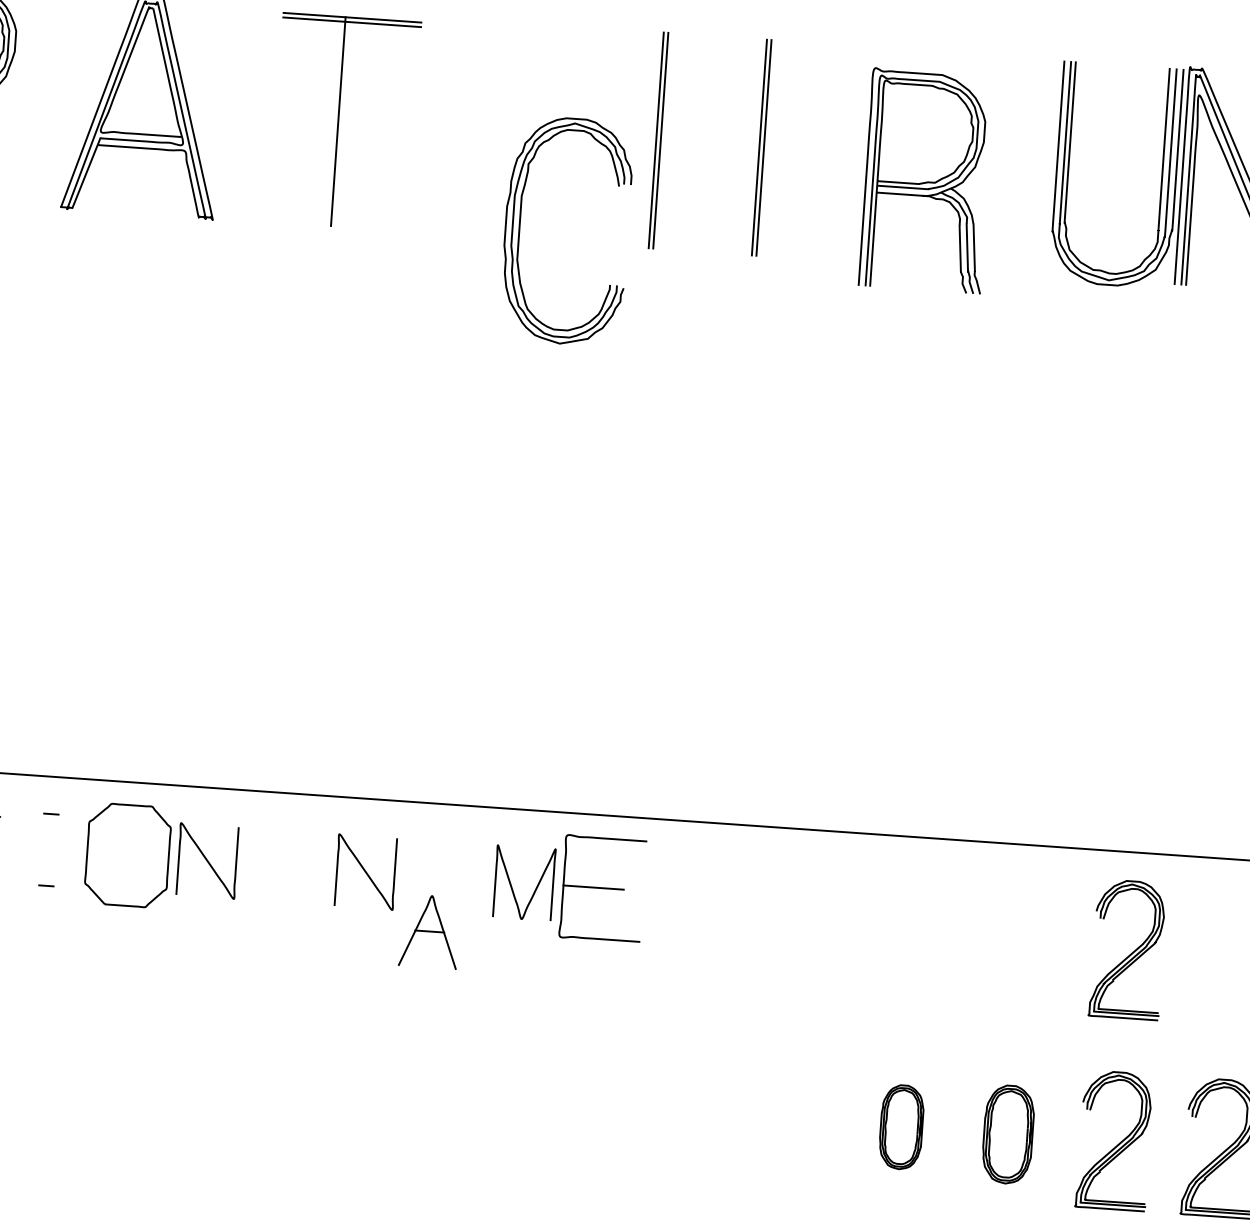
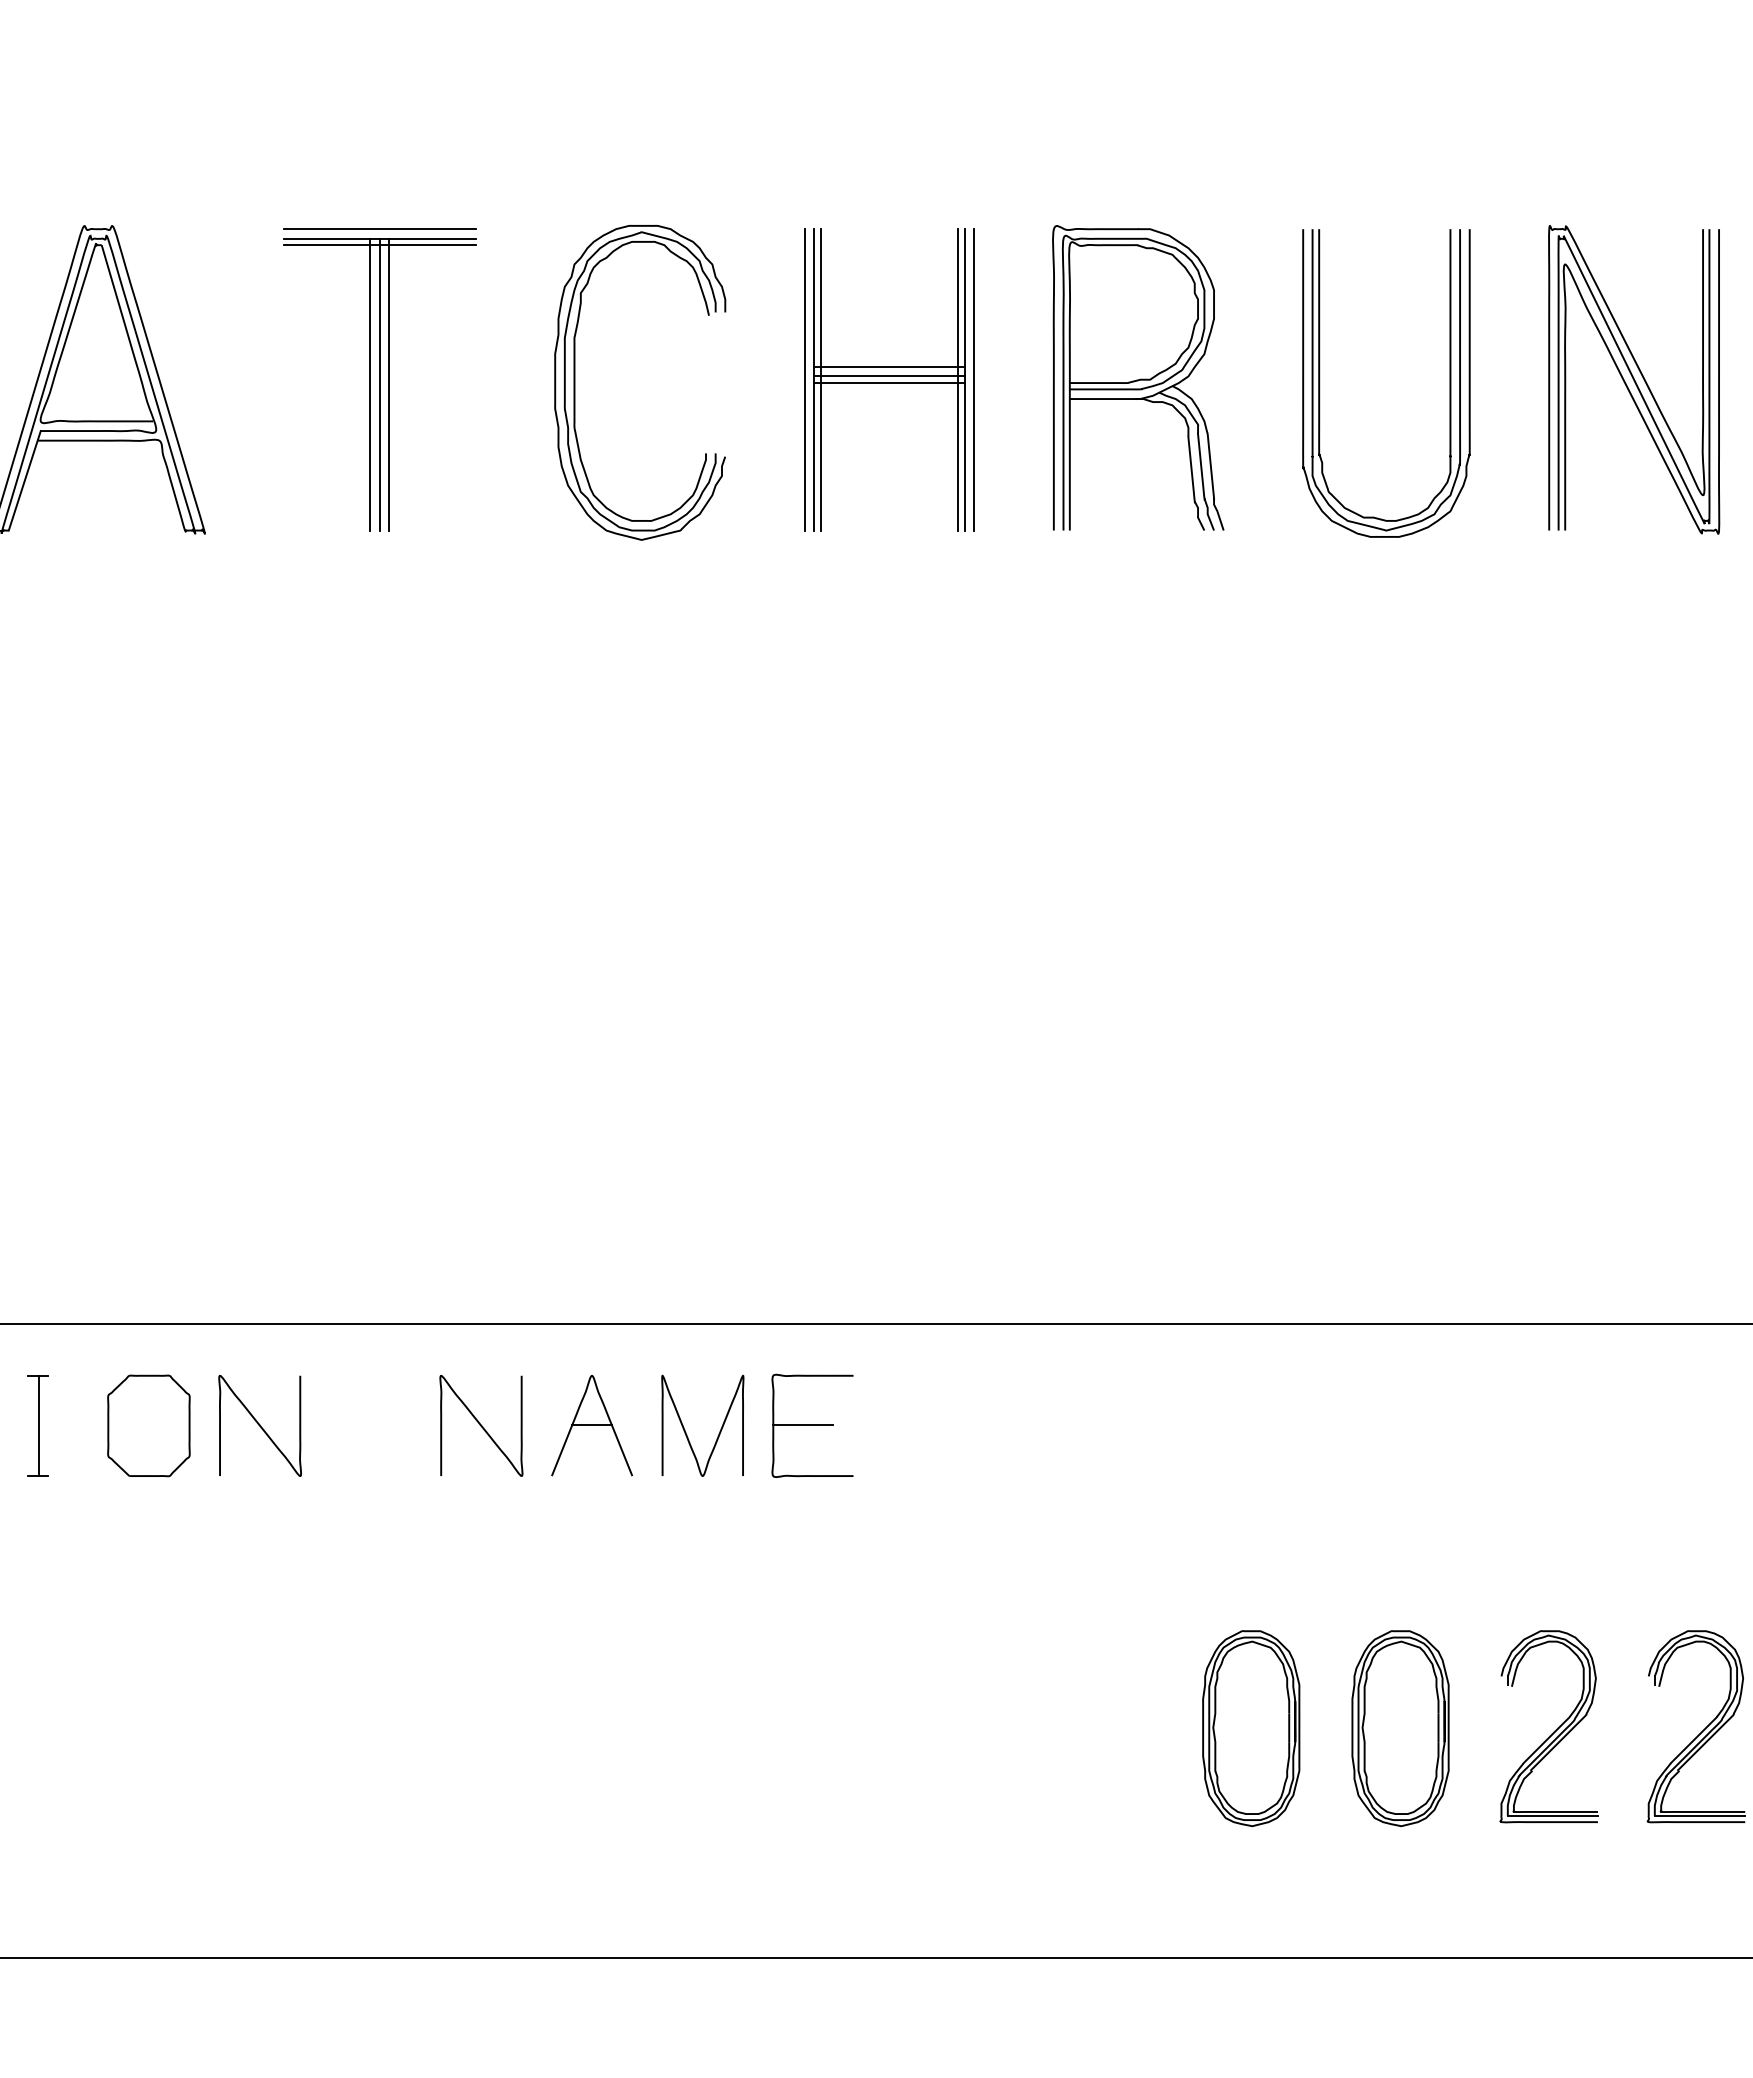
line: (352, 11) -> (379, 229), added
line: (345, 121) -> (379, 384), added
line: (352, 122) -> (389, 384), added
line: (710, 135) -> (889, 367), added
line: (649, 139) -> (804, 379), added
line: (710, 141) -> (889, 376), added
line: (709, 146) -> (889, 383), added
line: (770, 148) -> (974, 379), added
part: (1161, 178) -> (1449, 383), moved
part: (926, 180) -> (1138, 377), moved
part: (520, 227) -> (575, 382), moved
line: (48, 849) -> (38, 1425), added
part: (127, 855) -> (148, 1425), size x0.71
part: (602, 888) -> (812, 1425), size x0.71
part: (429, 931) -> (591, 1425), moved
part: (1130, 953) -> (1553, 1464), removed
part: (901, 1127) -> (1251, 1728), size x1.67
part: (1008, 1134) -> (1400, 1728), size x1.43

